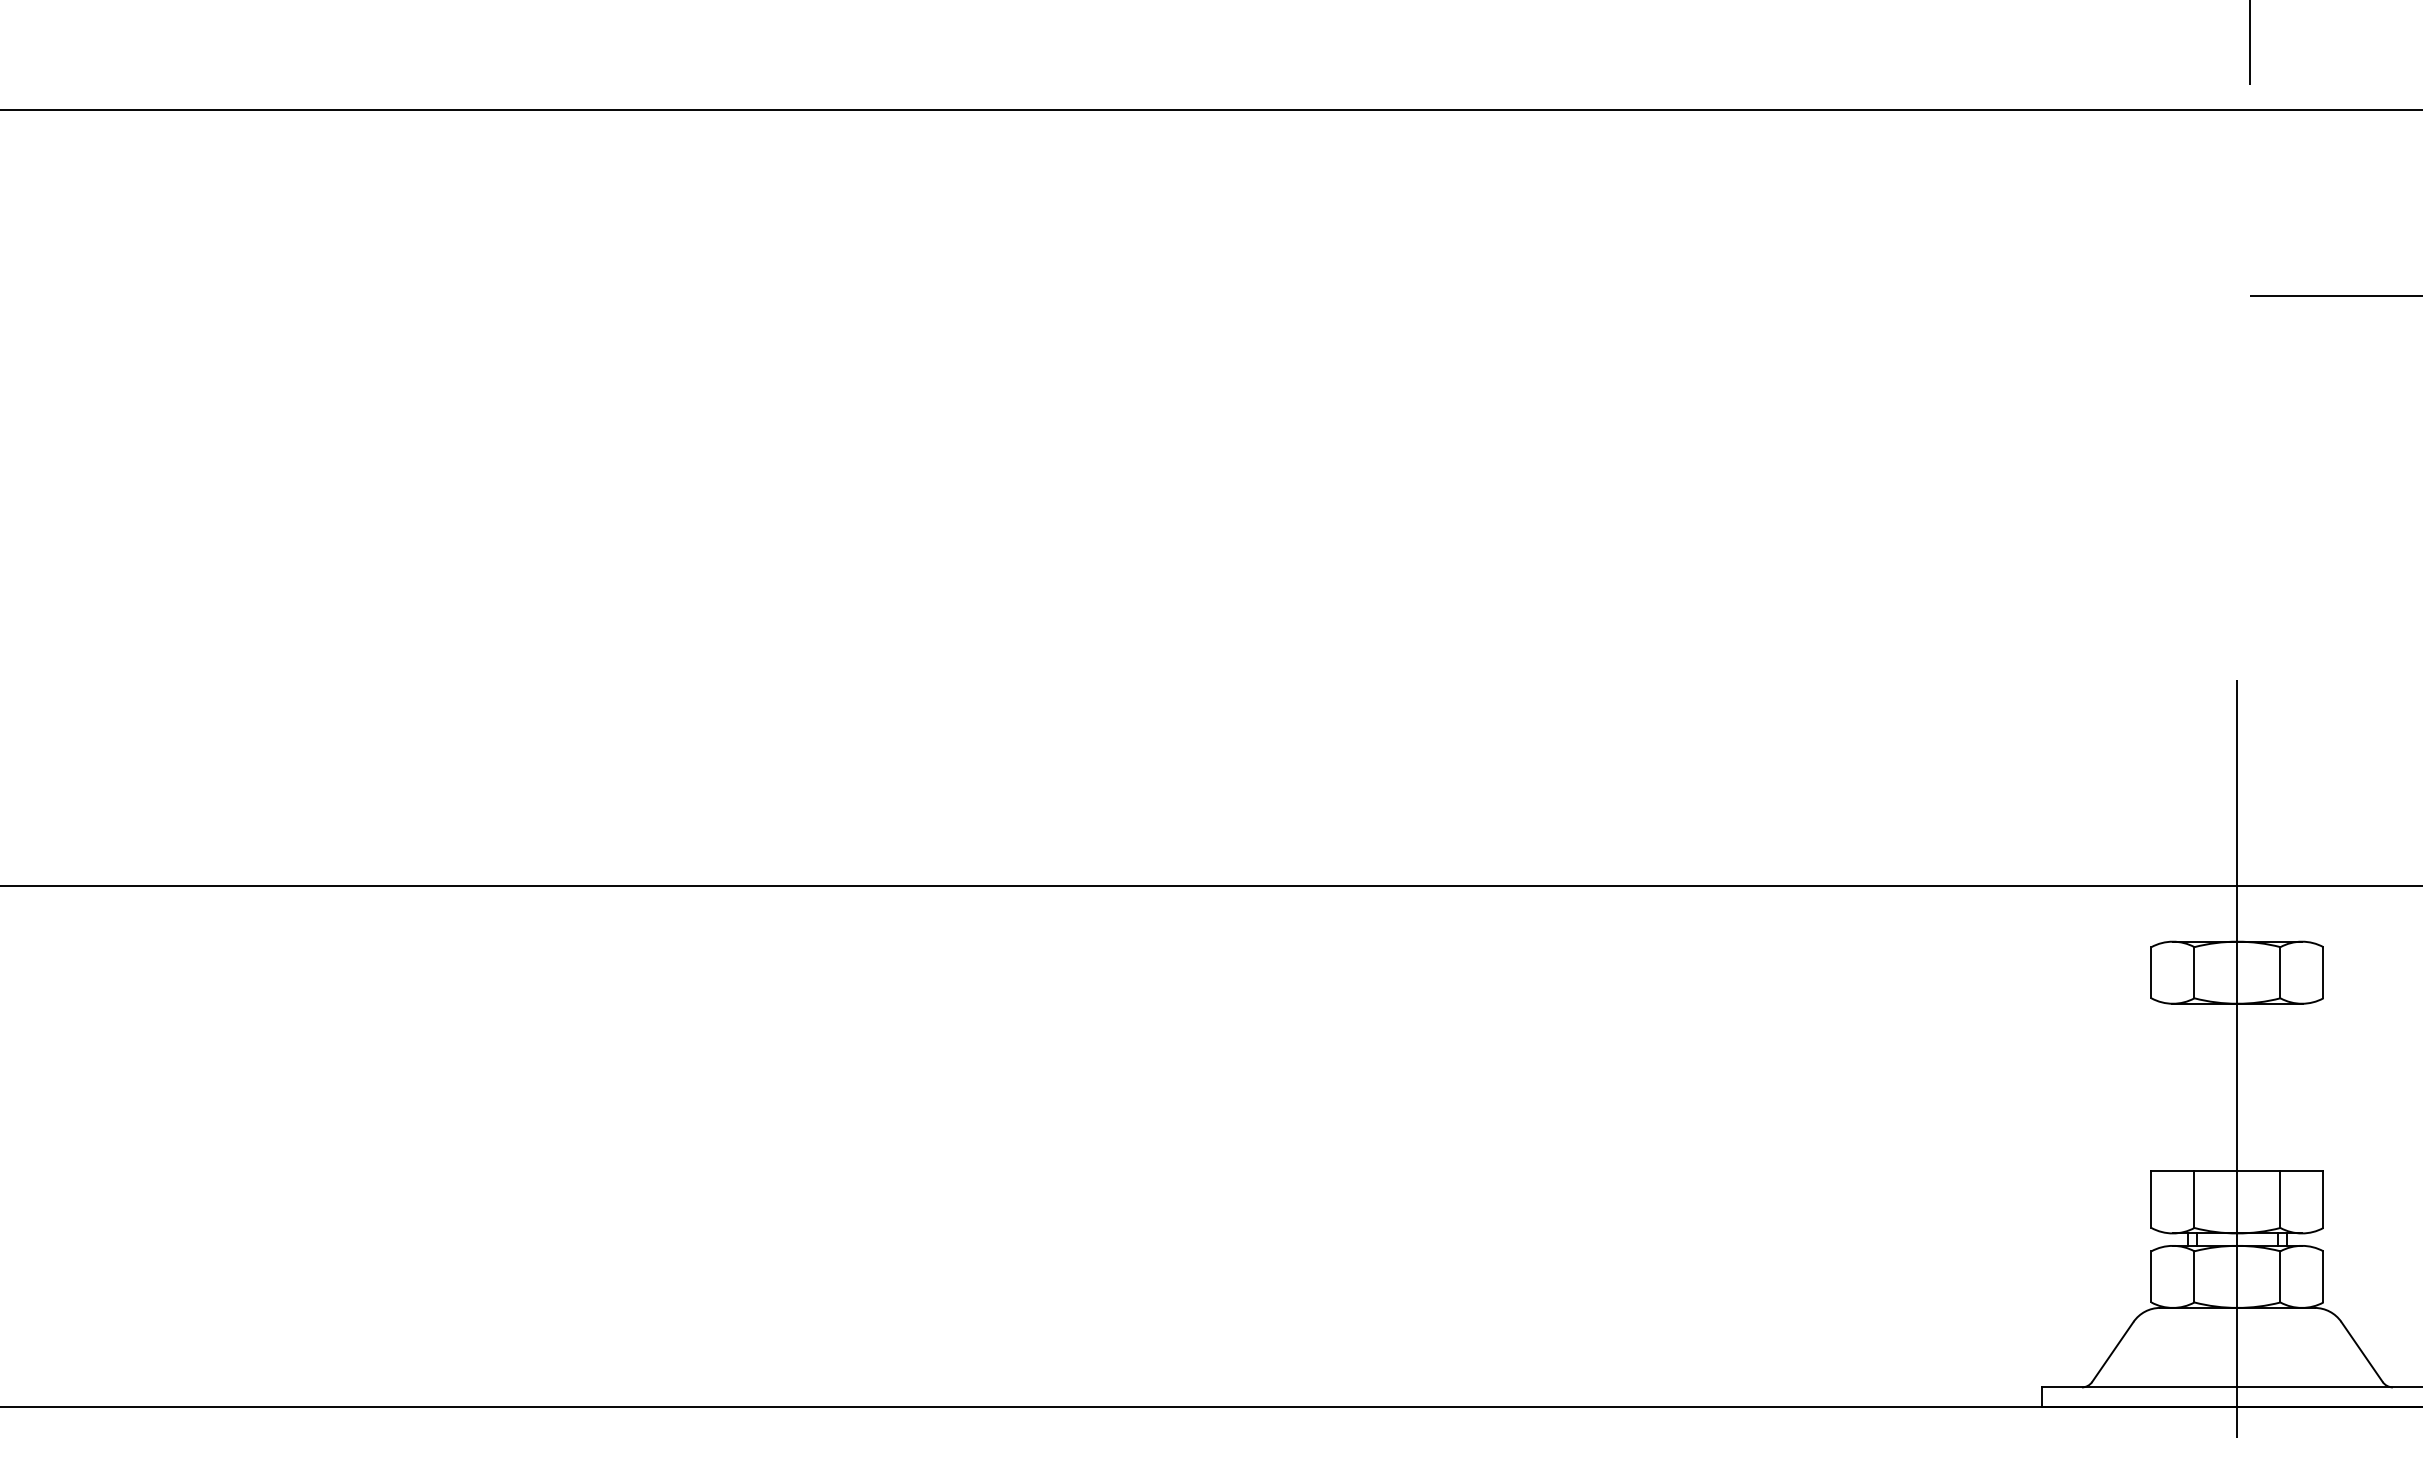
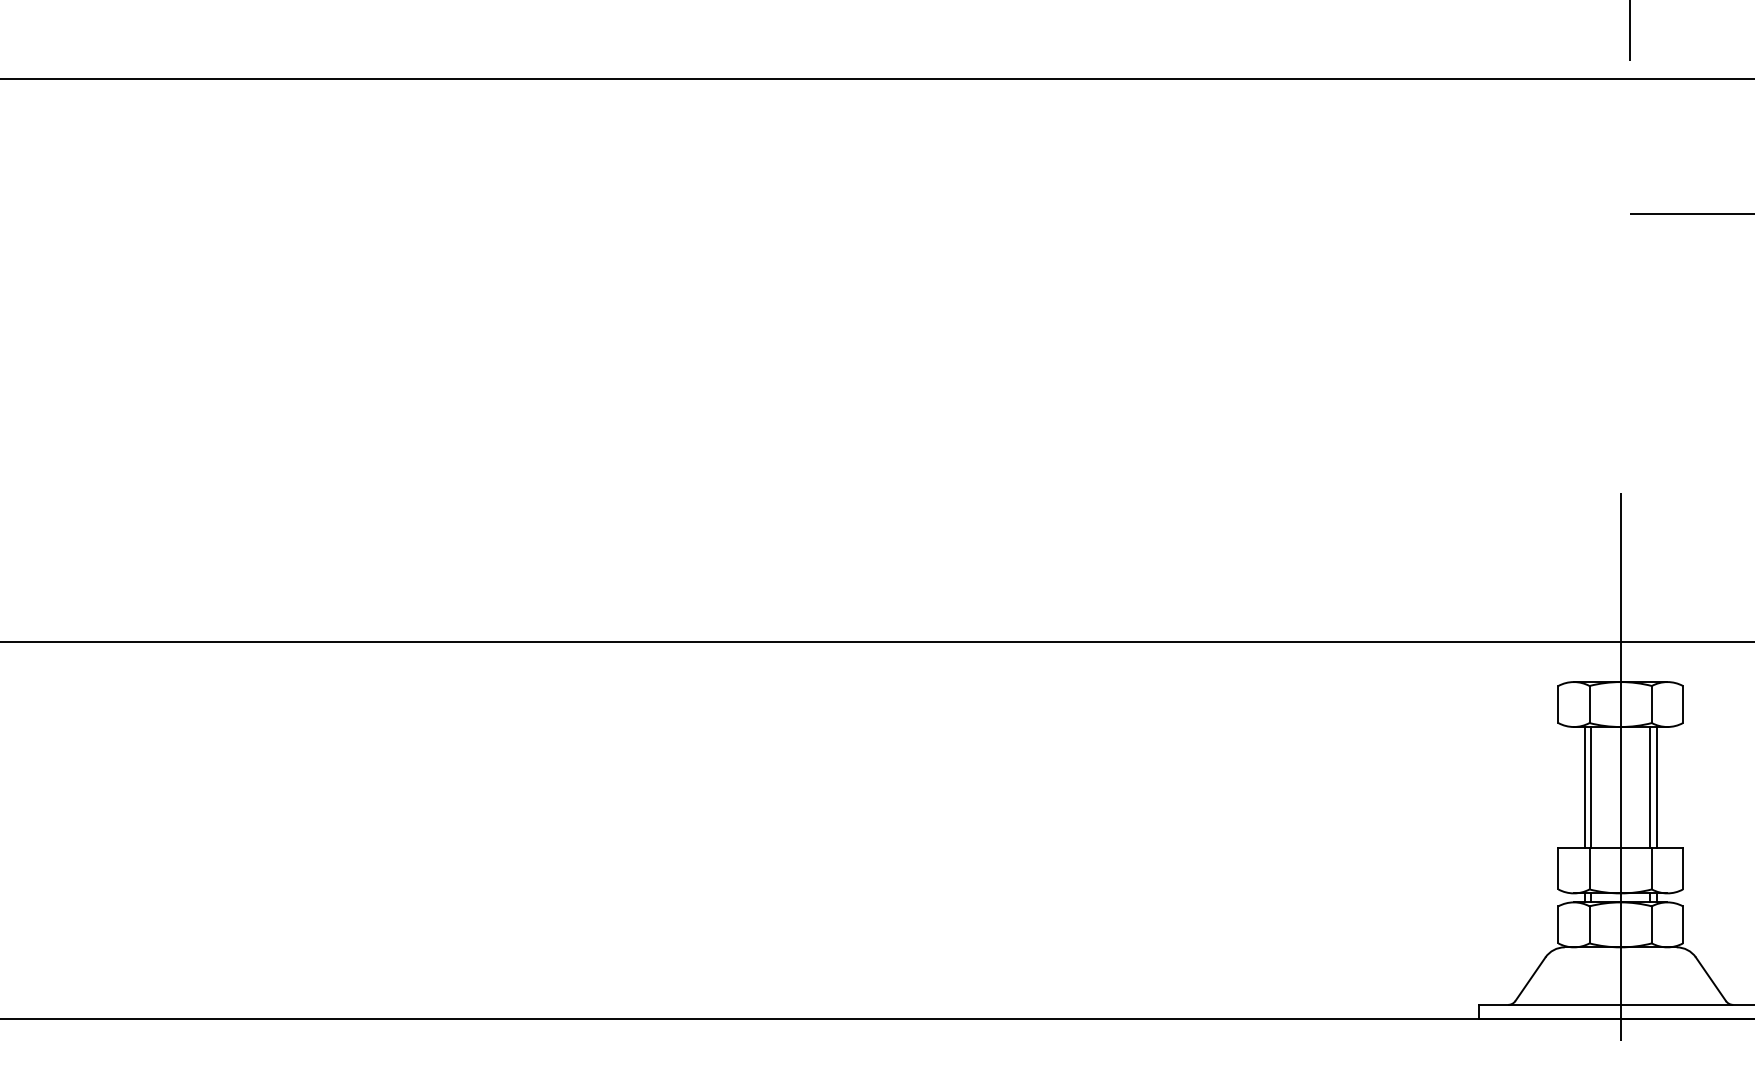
line: (2187, 1087) -> (1584, 787), added
line: (2197, 1087) -> (1591, 787), added
line: (2277, 1087) -> (1649, 787), added
line: (2287, 1087) -> (1656, 787), added

